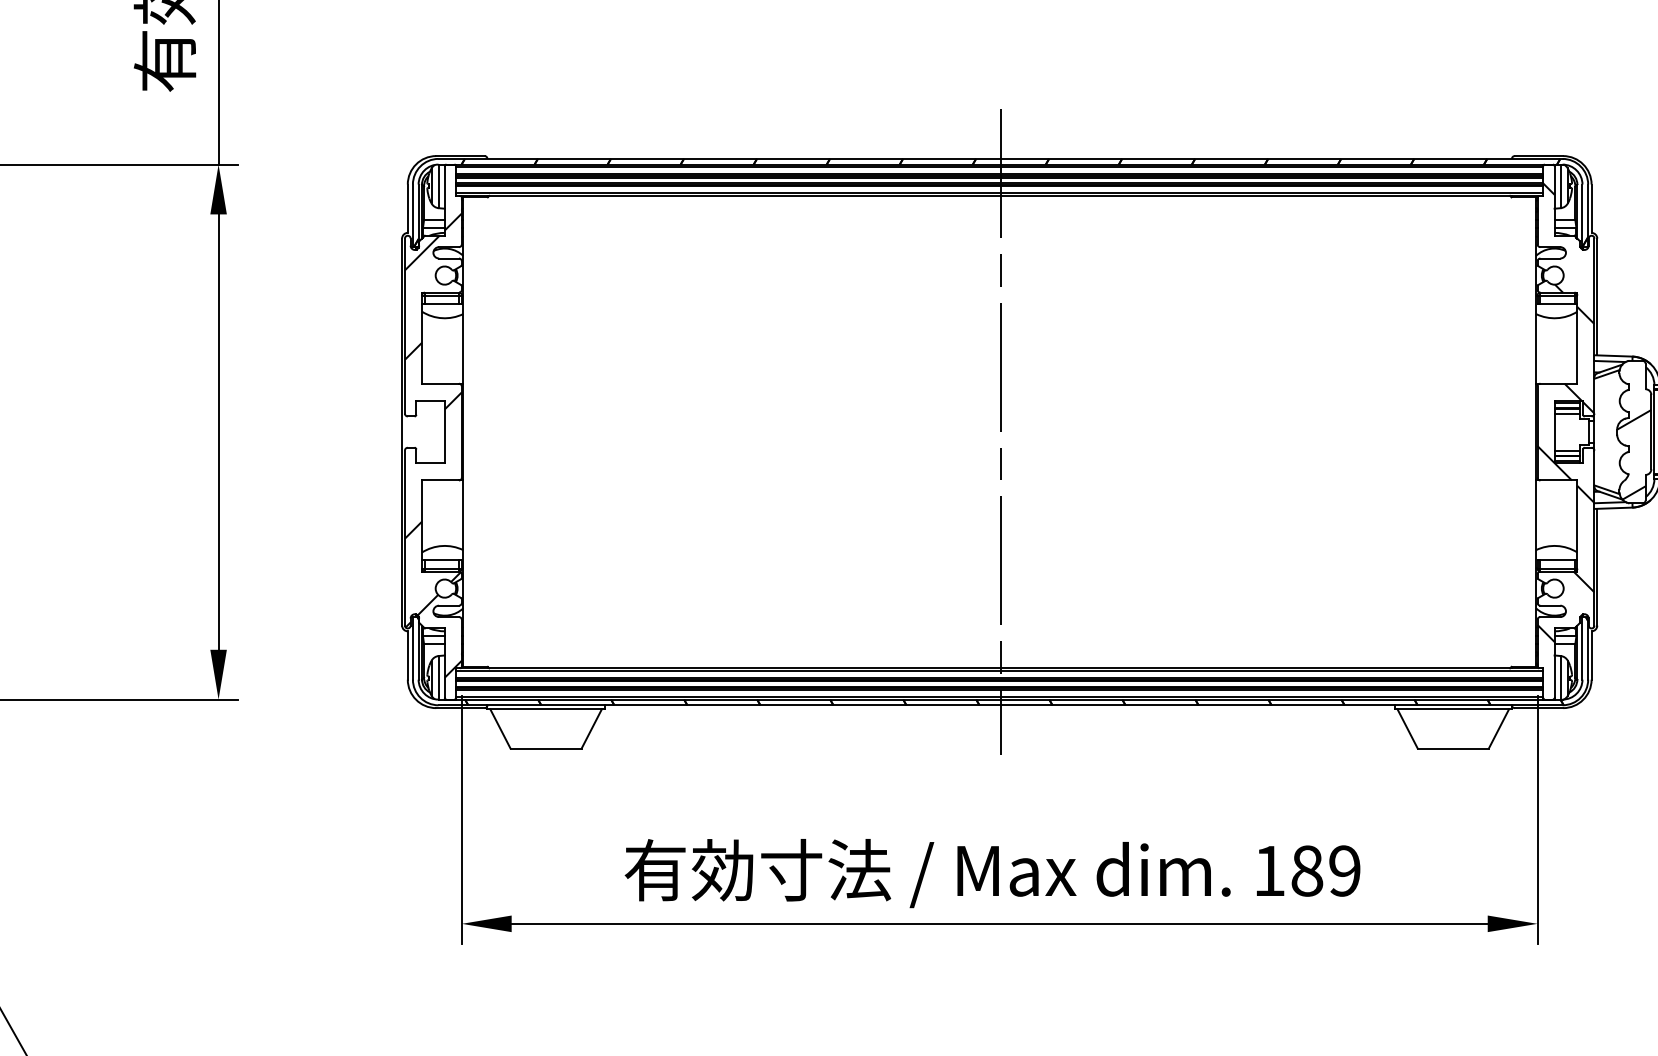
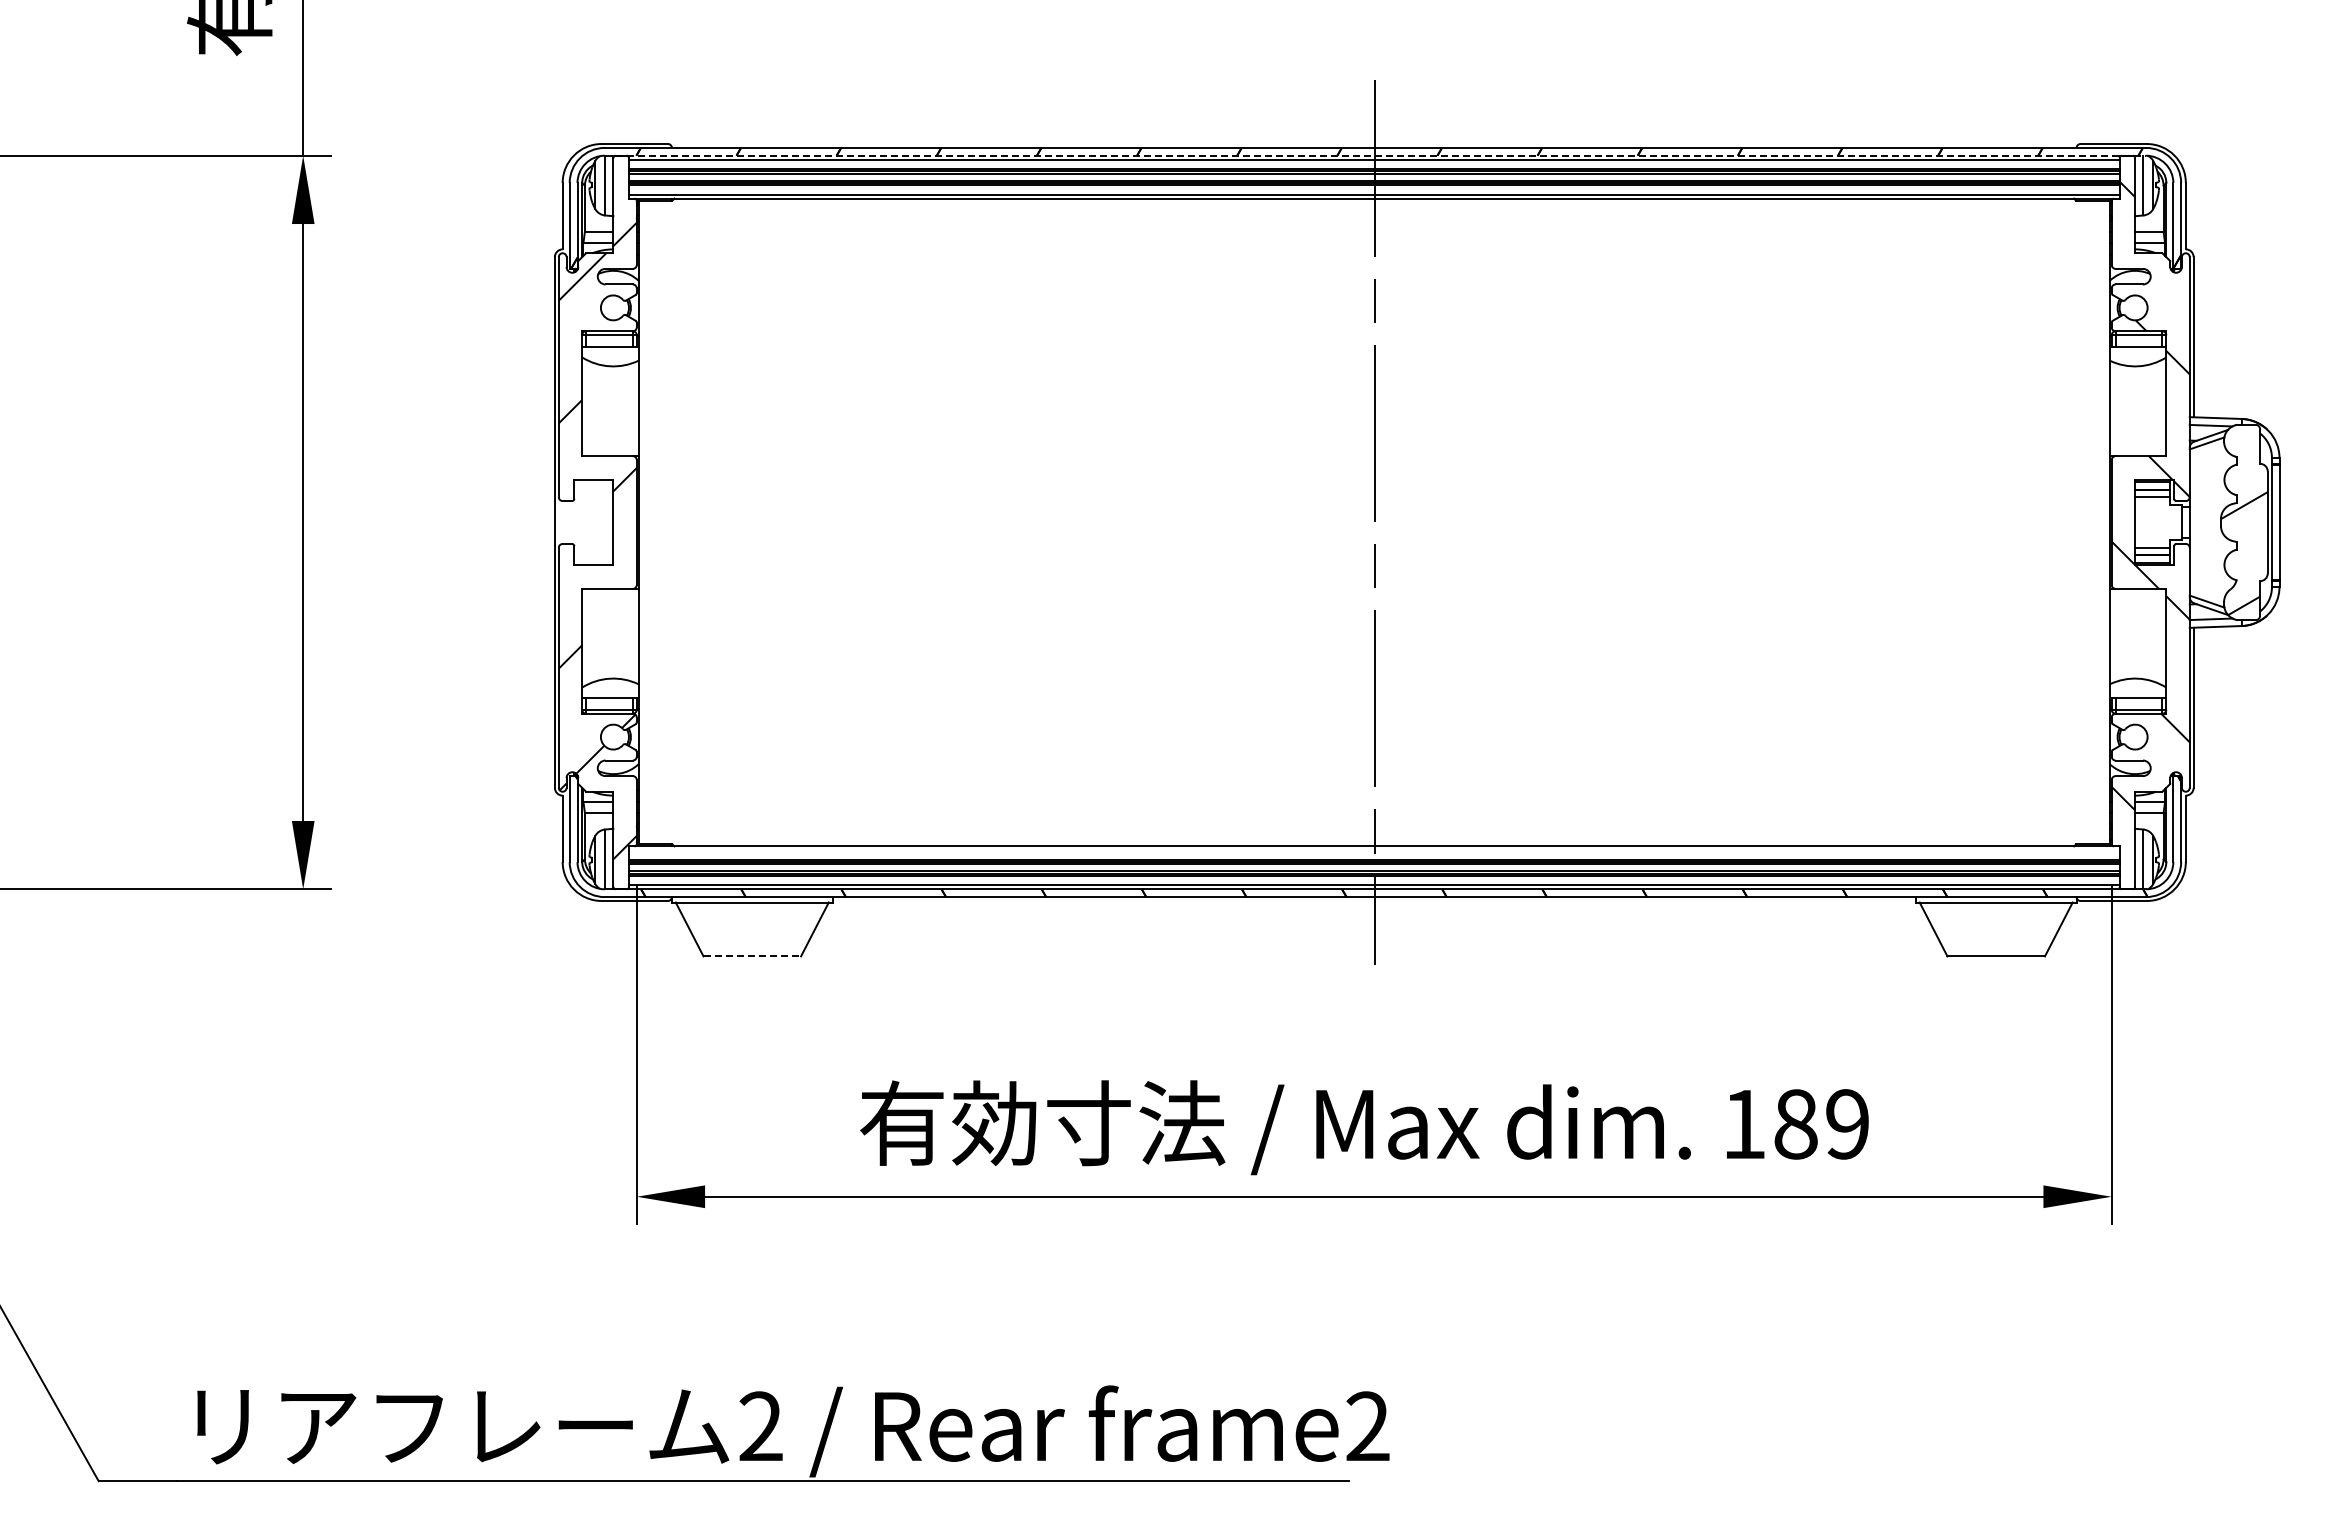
line: (1000, 164) -> (1375, 155), solid -> dashed
line: (999, 671) -> (1374, 850), removed
line: (546, 748) -> (752, 956), solid -> dashed

